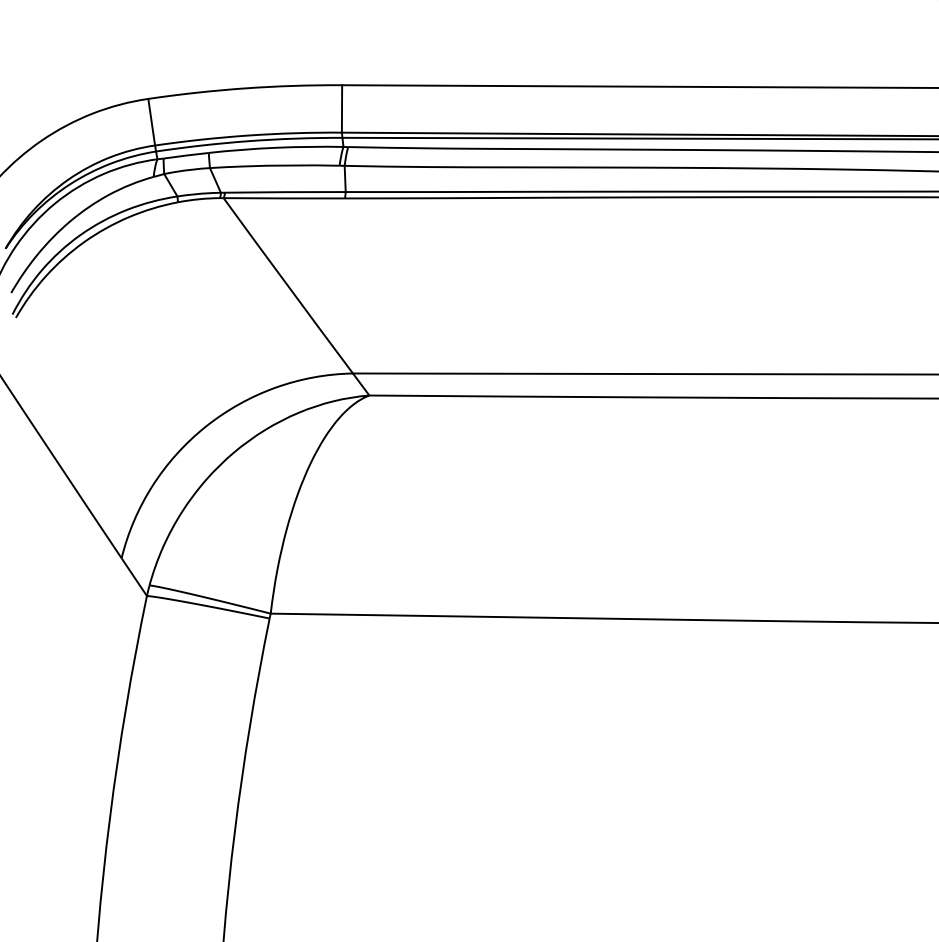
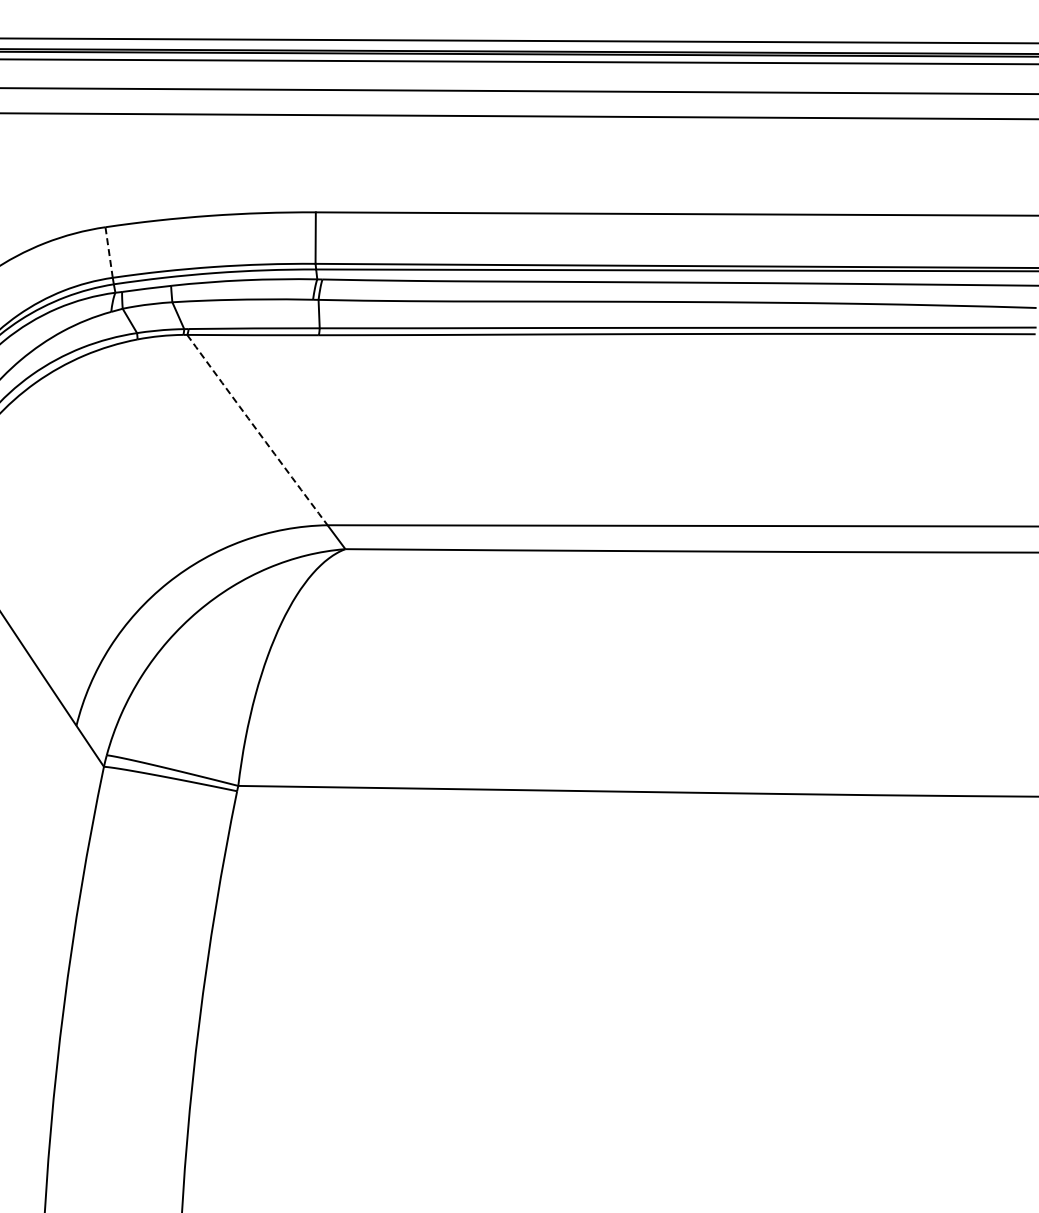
line: (152, 122) -> (109, 252), solid -> dashed
arc: (288, 286) -> (257, 430), solid -> dashed

